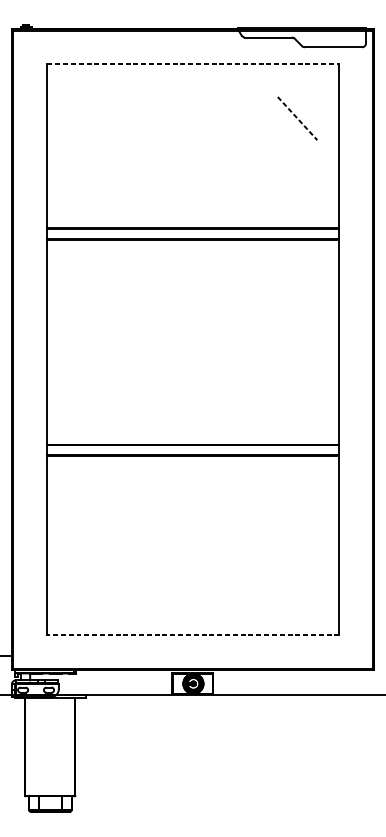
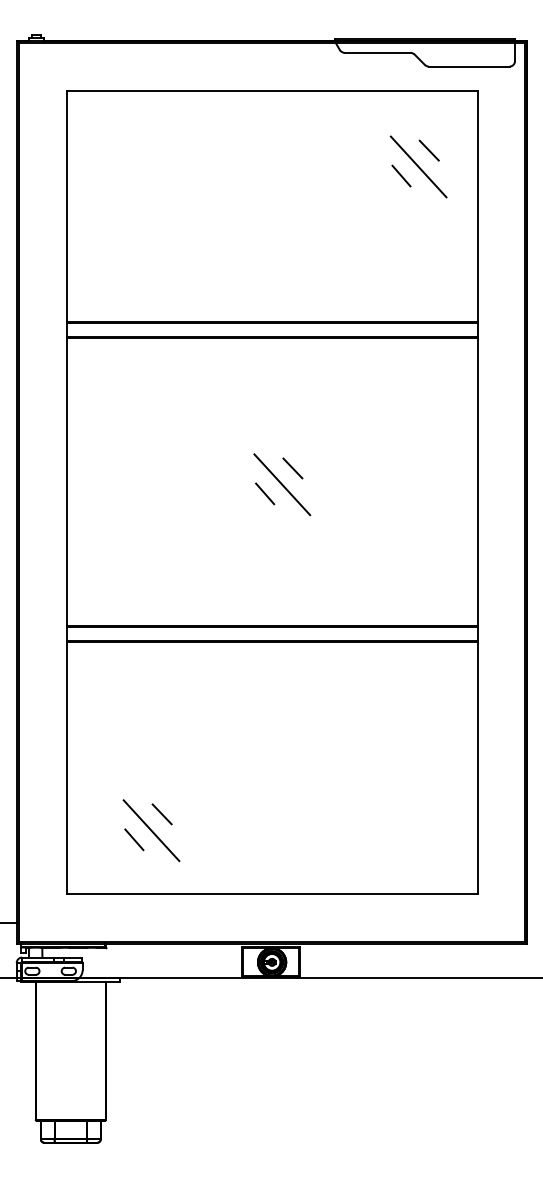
line: (193, 64) -> (272, 90), dashed -> solid
line: (304, 106) -> (428, 150), added
line: (298, 118) -> (419, 167), dashed -> solid
line: (285, 124) -> (401, 175), added
line: (207, 332) -> (292, 468), added
line: (200, 344) -> (282, 484), added
line: (188, 350) -> (265, 493), added
line: (114, 578) -> (161, 814), added
line: (107, 590) -> (151, 830), added
line: (95, 596) -> (134, 839), added
line: (193, 635) -> (271, 894), dashed -> solid

